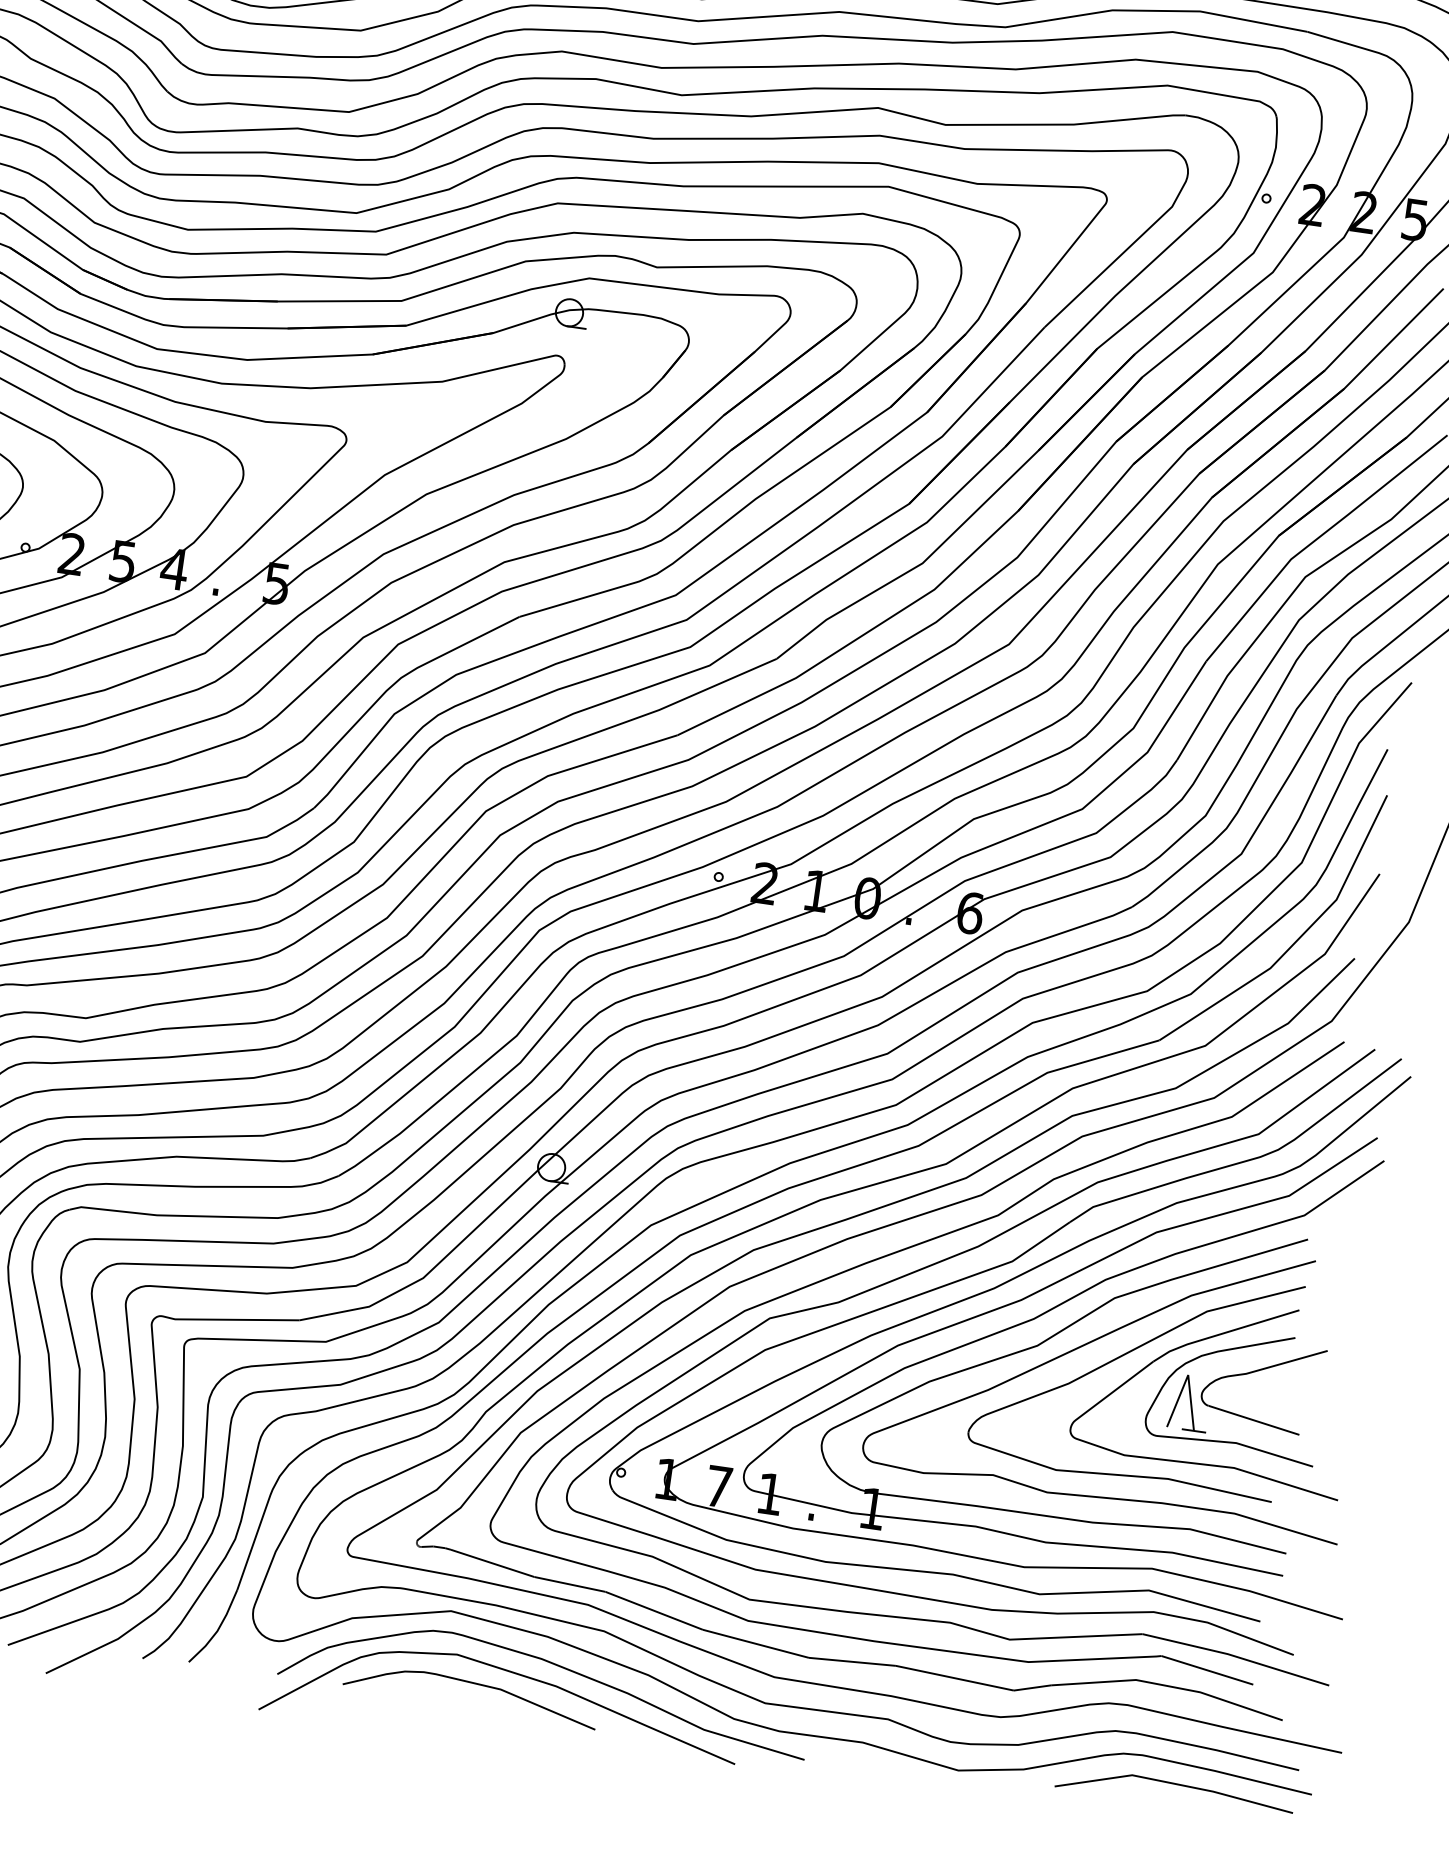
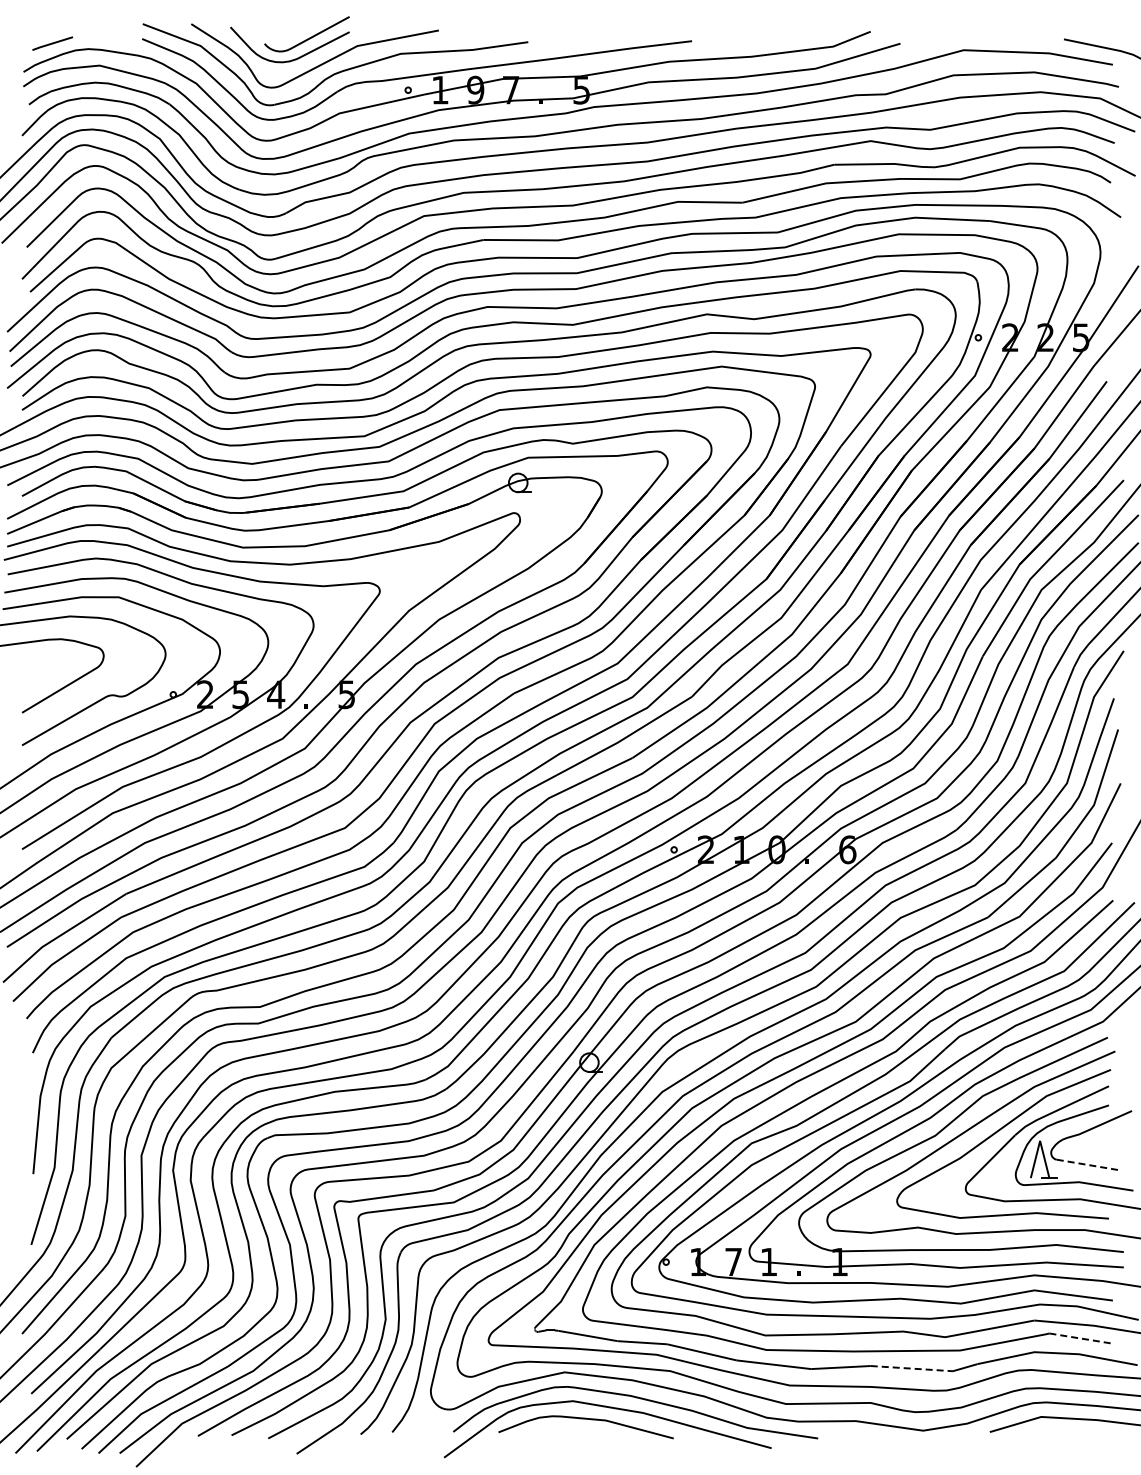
line: (1253, 1419) -> (1088, 1164), solid -> dashed
line: (1206, 1669) -> (1081, 1338), solid -> dashed
line: (955, 1678) -> (912, 1368), solid -> dashed

